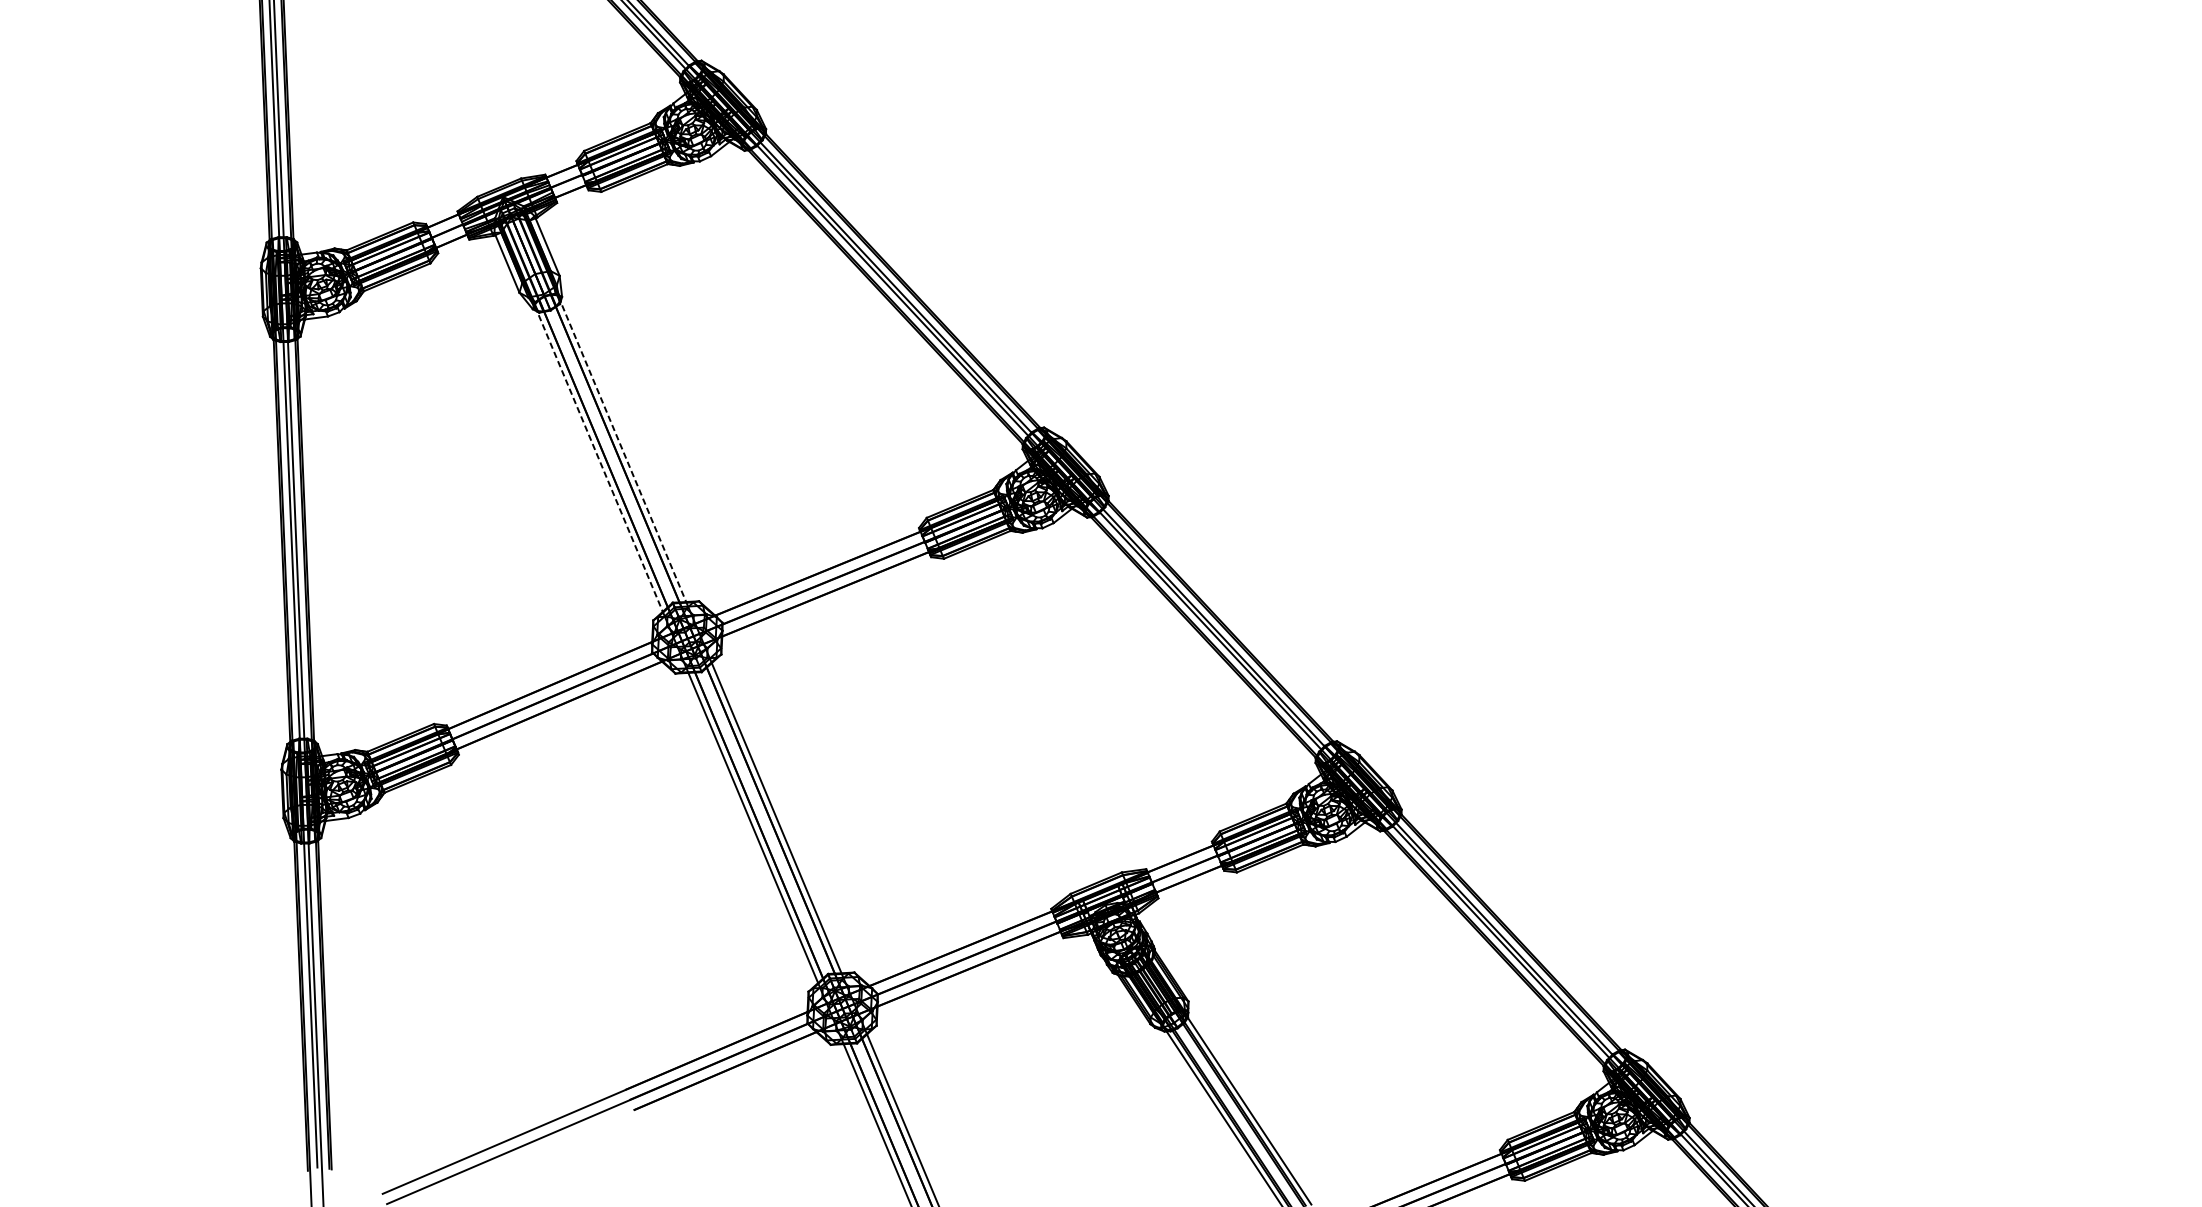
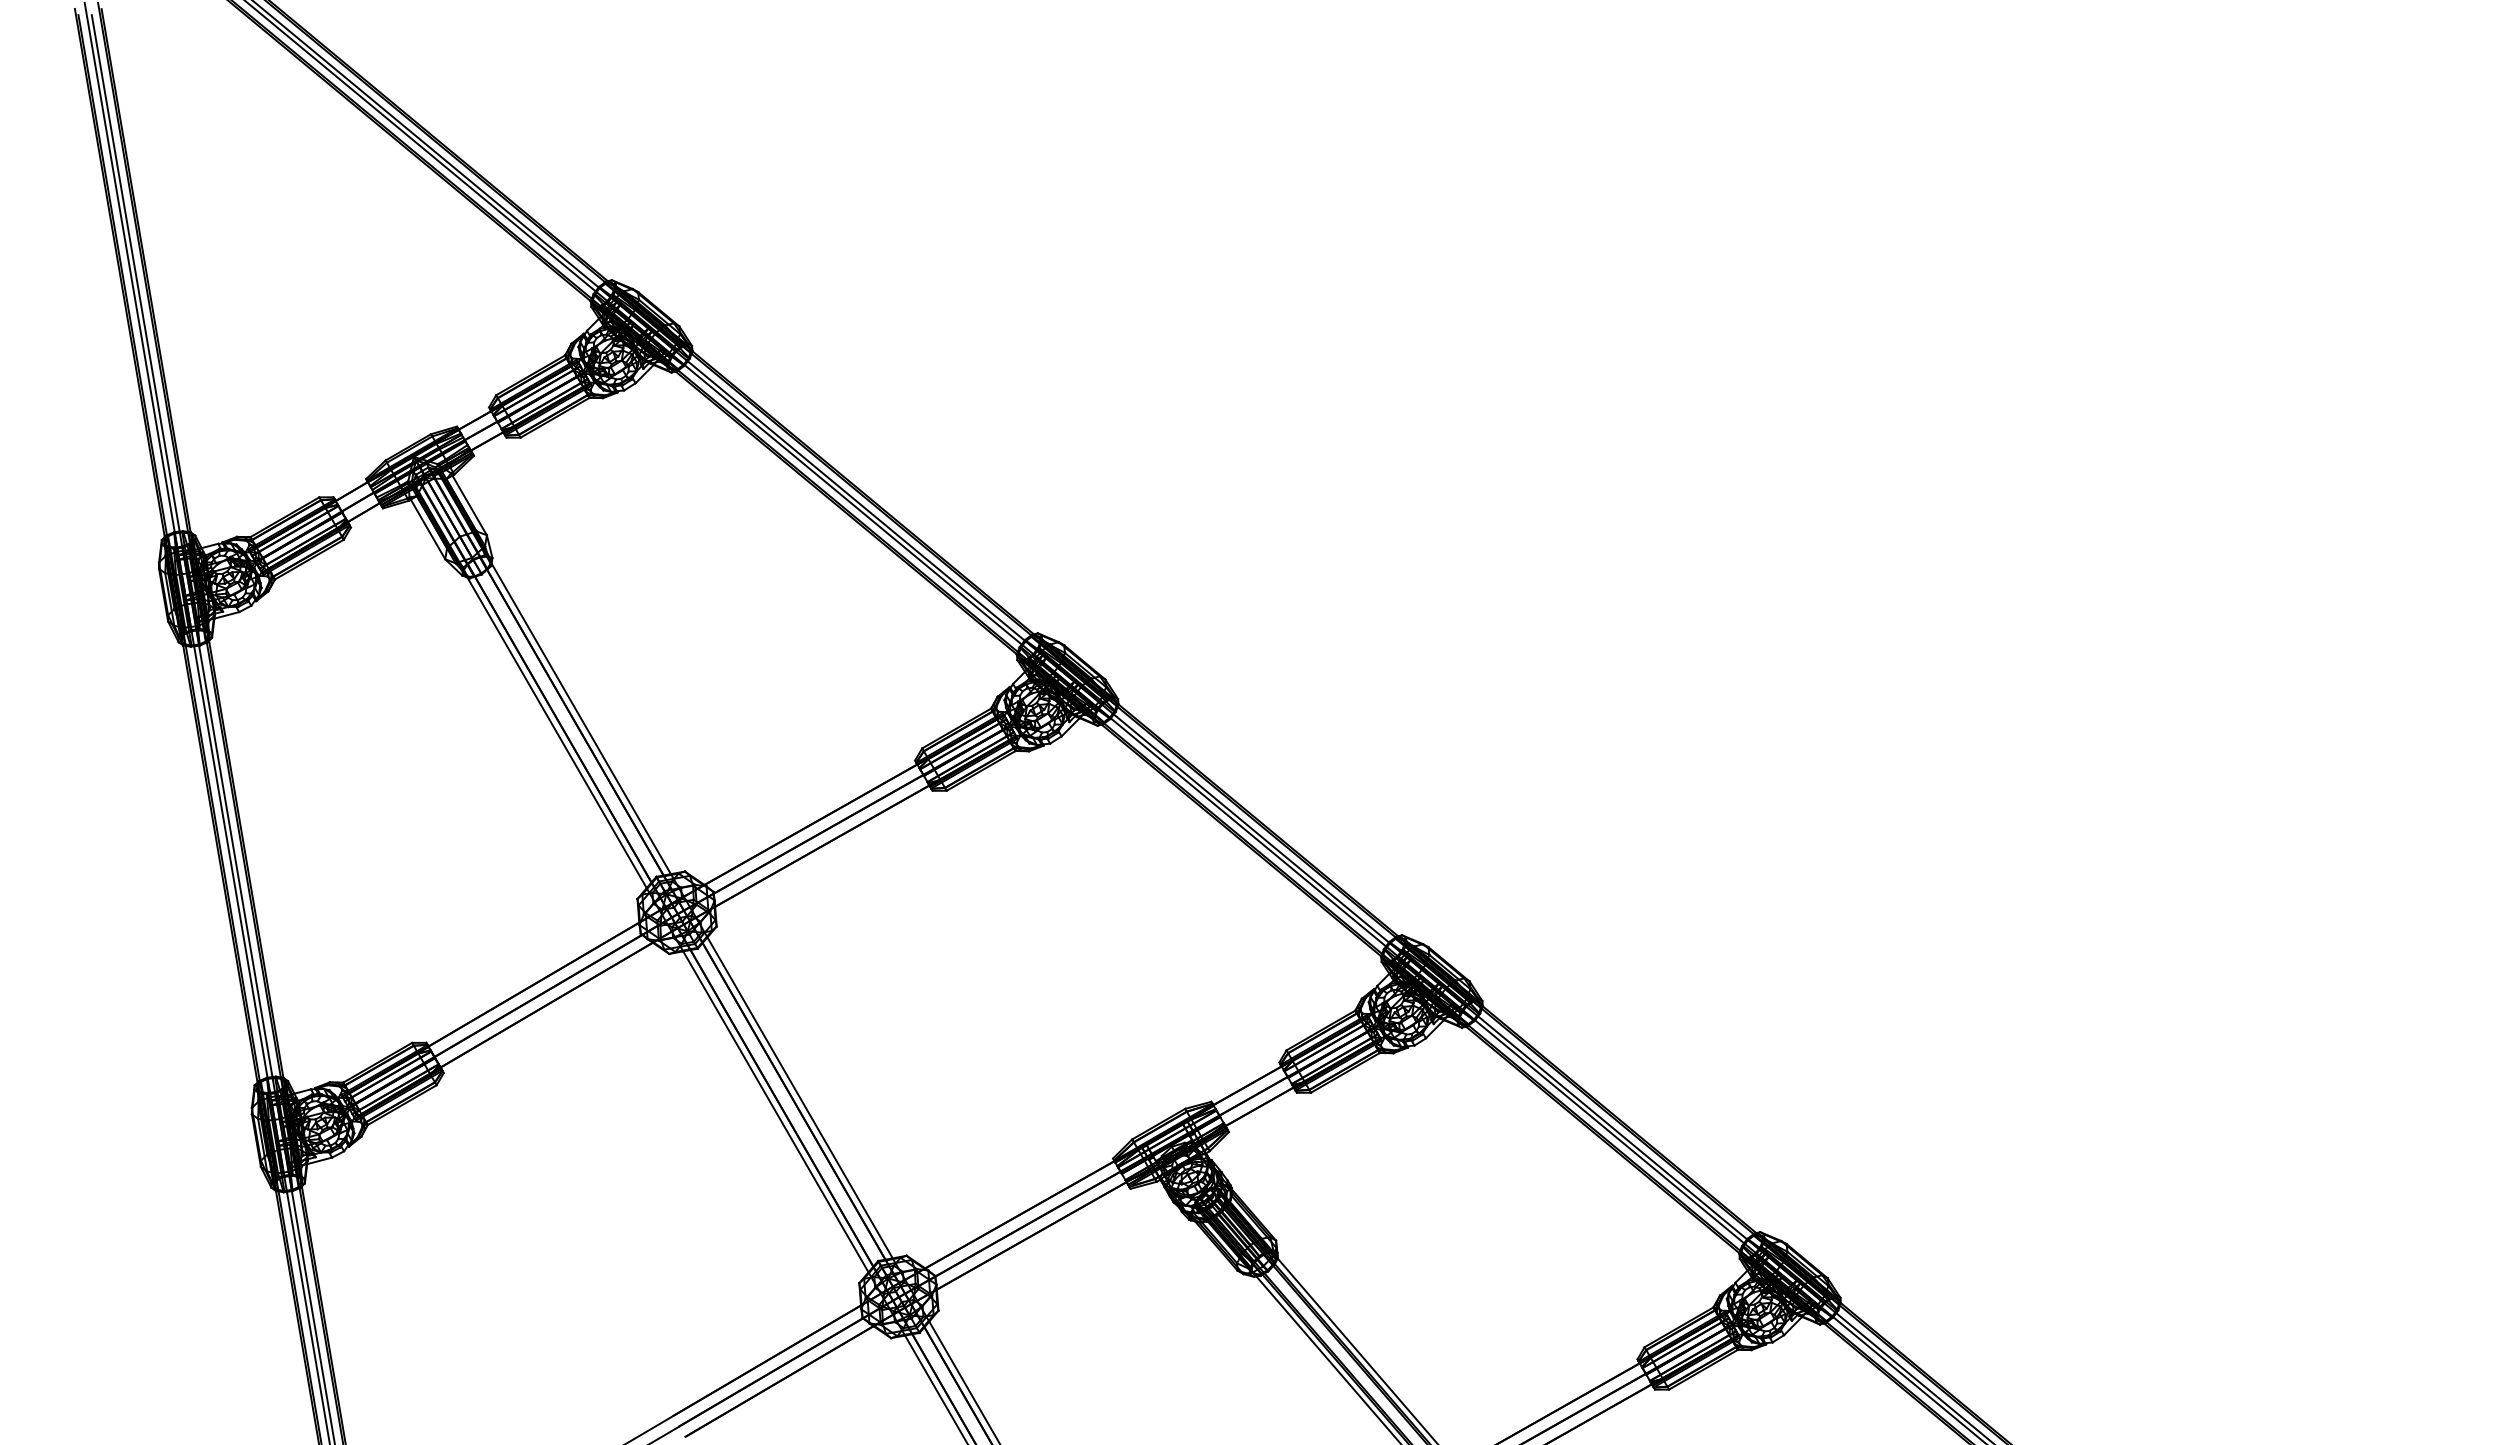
line: (622, 448) -> (579, 715), dashed -> solid
line: (599, 458) -> (555, 729), dashed -> solid

